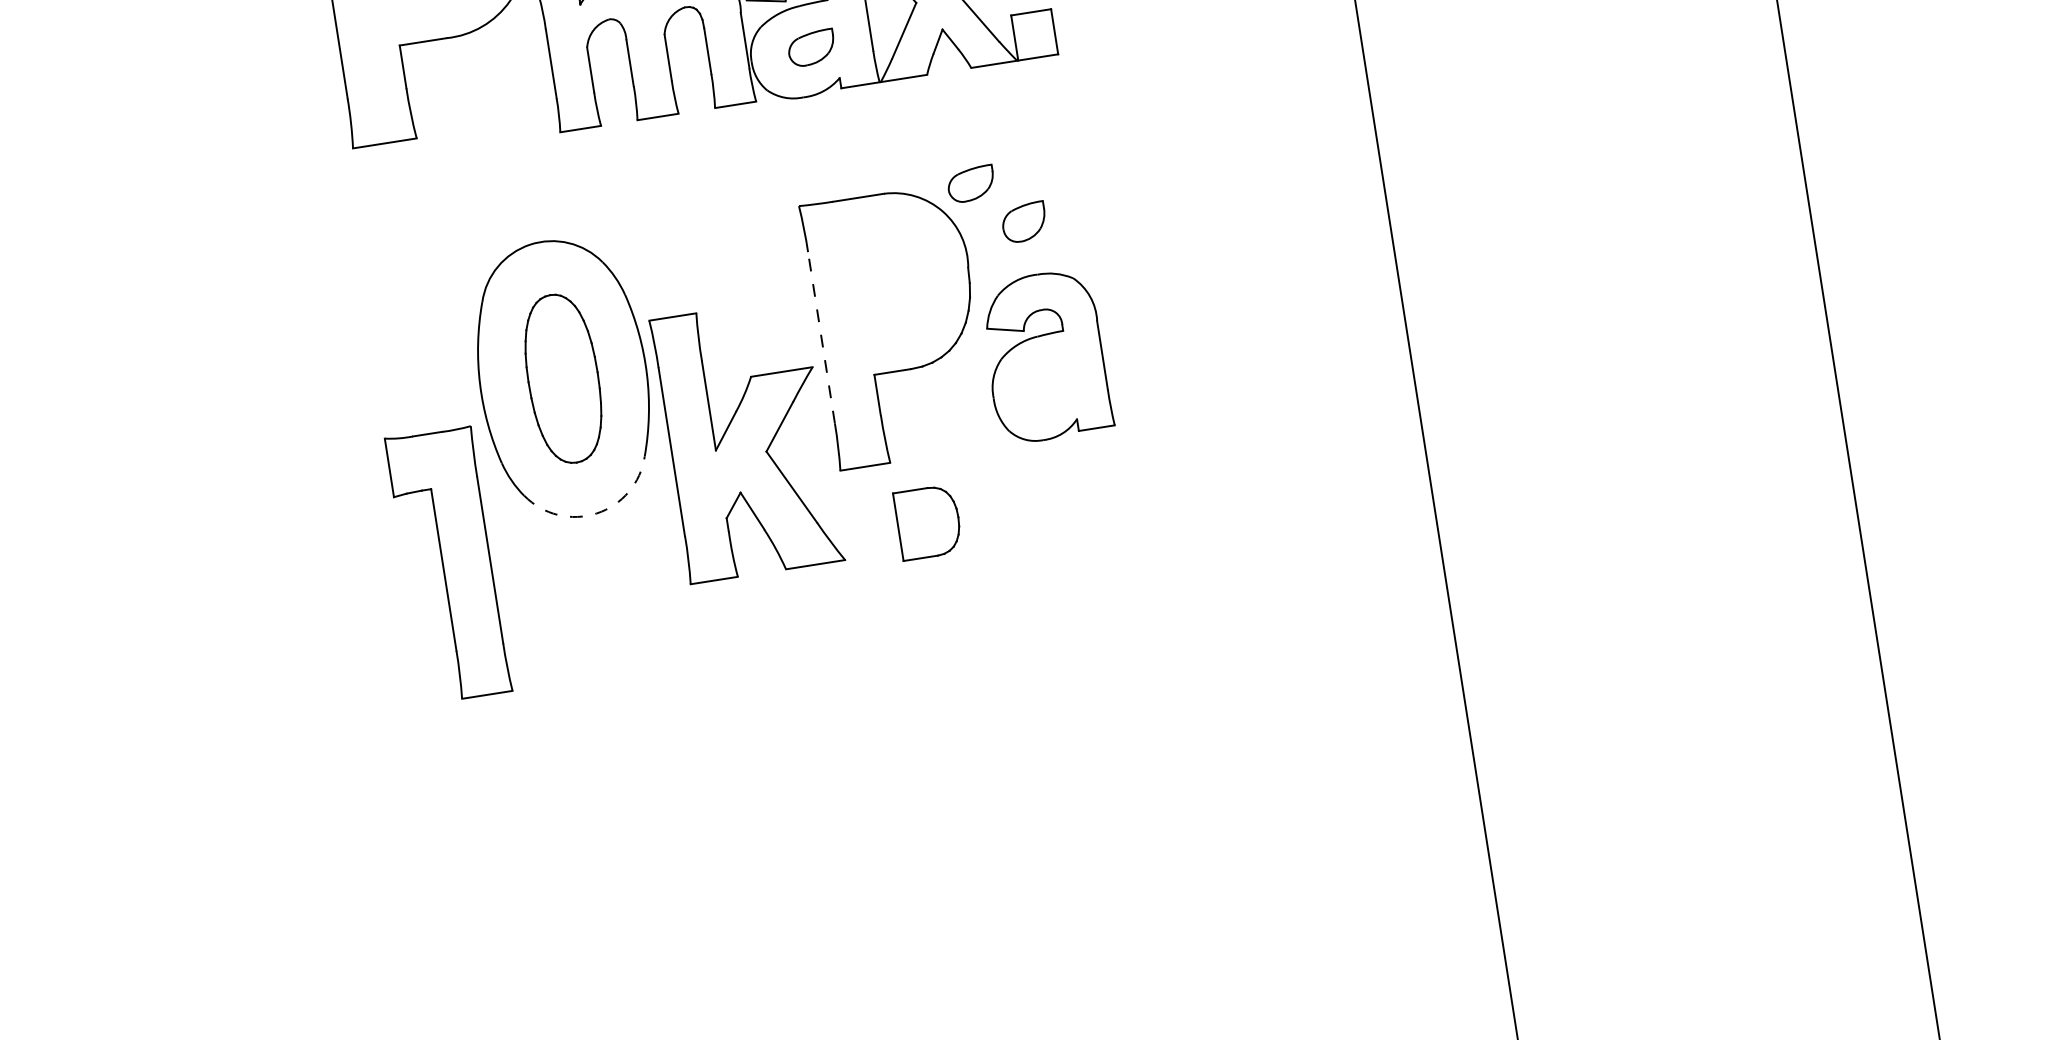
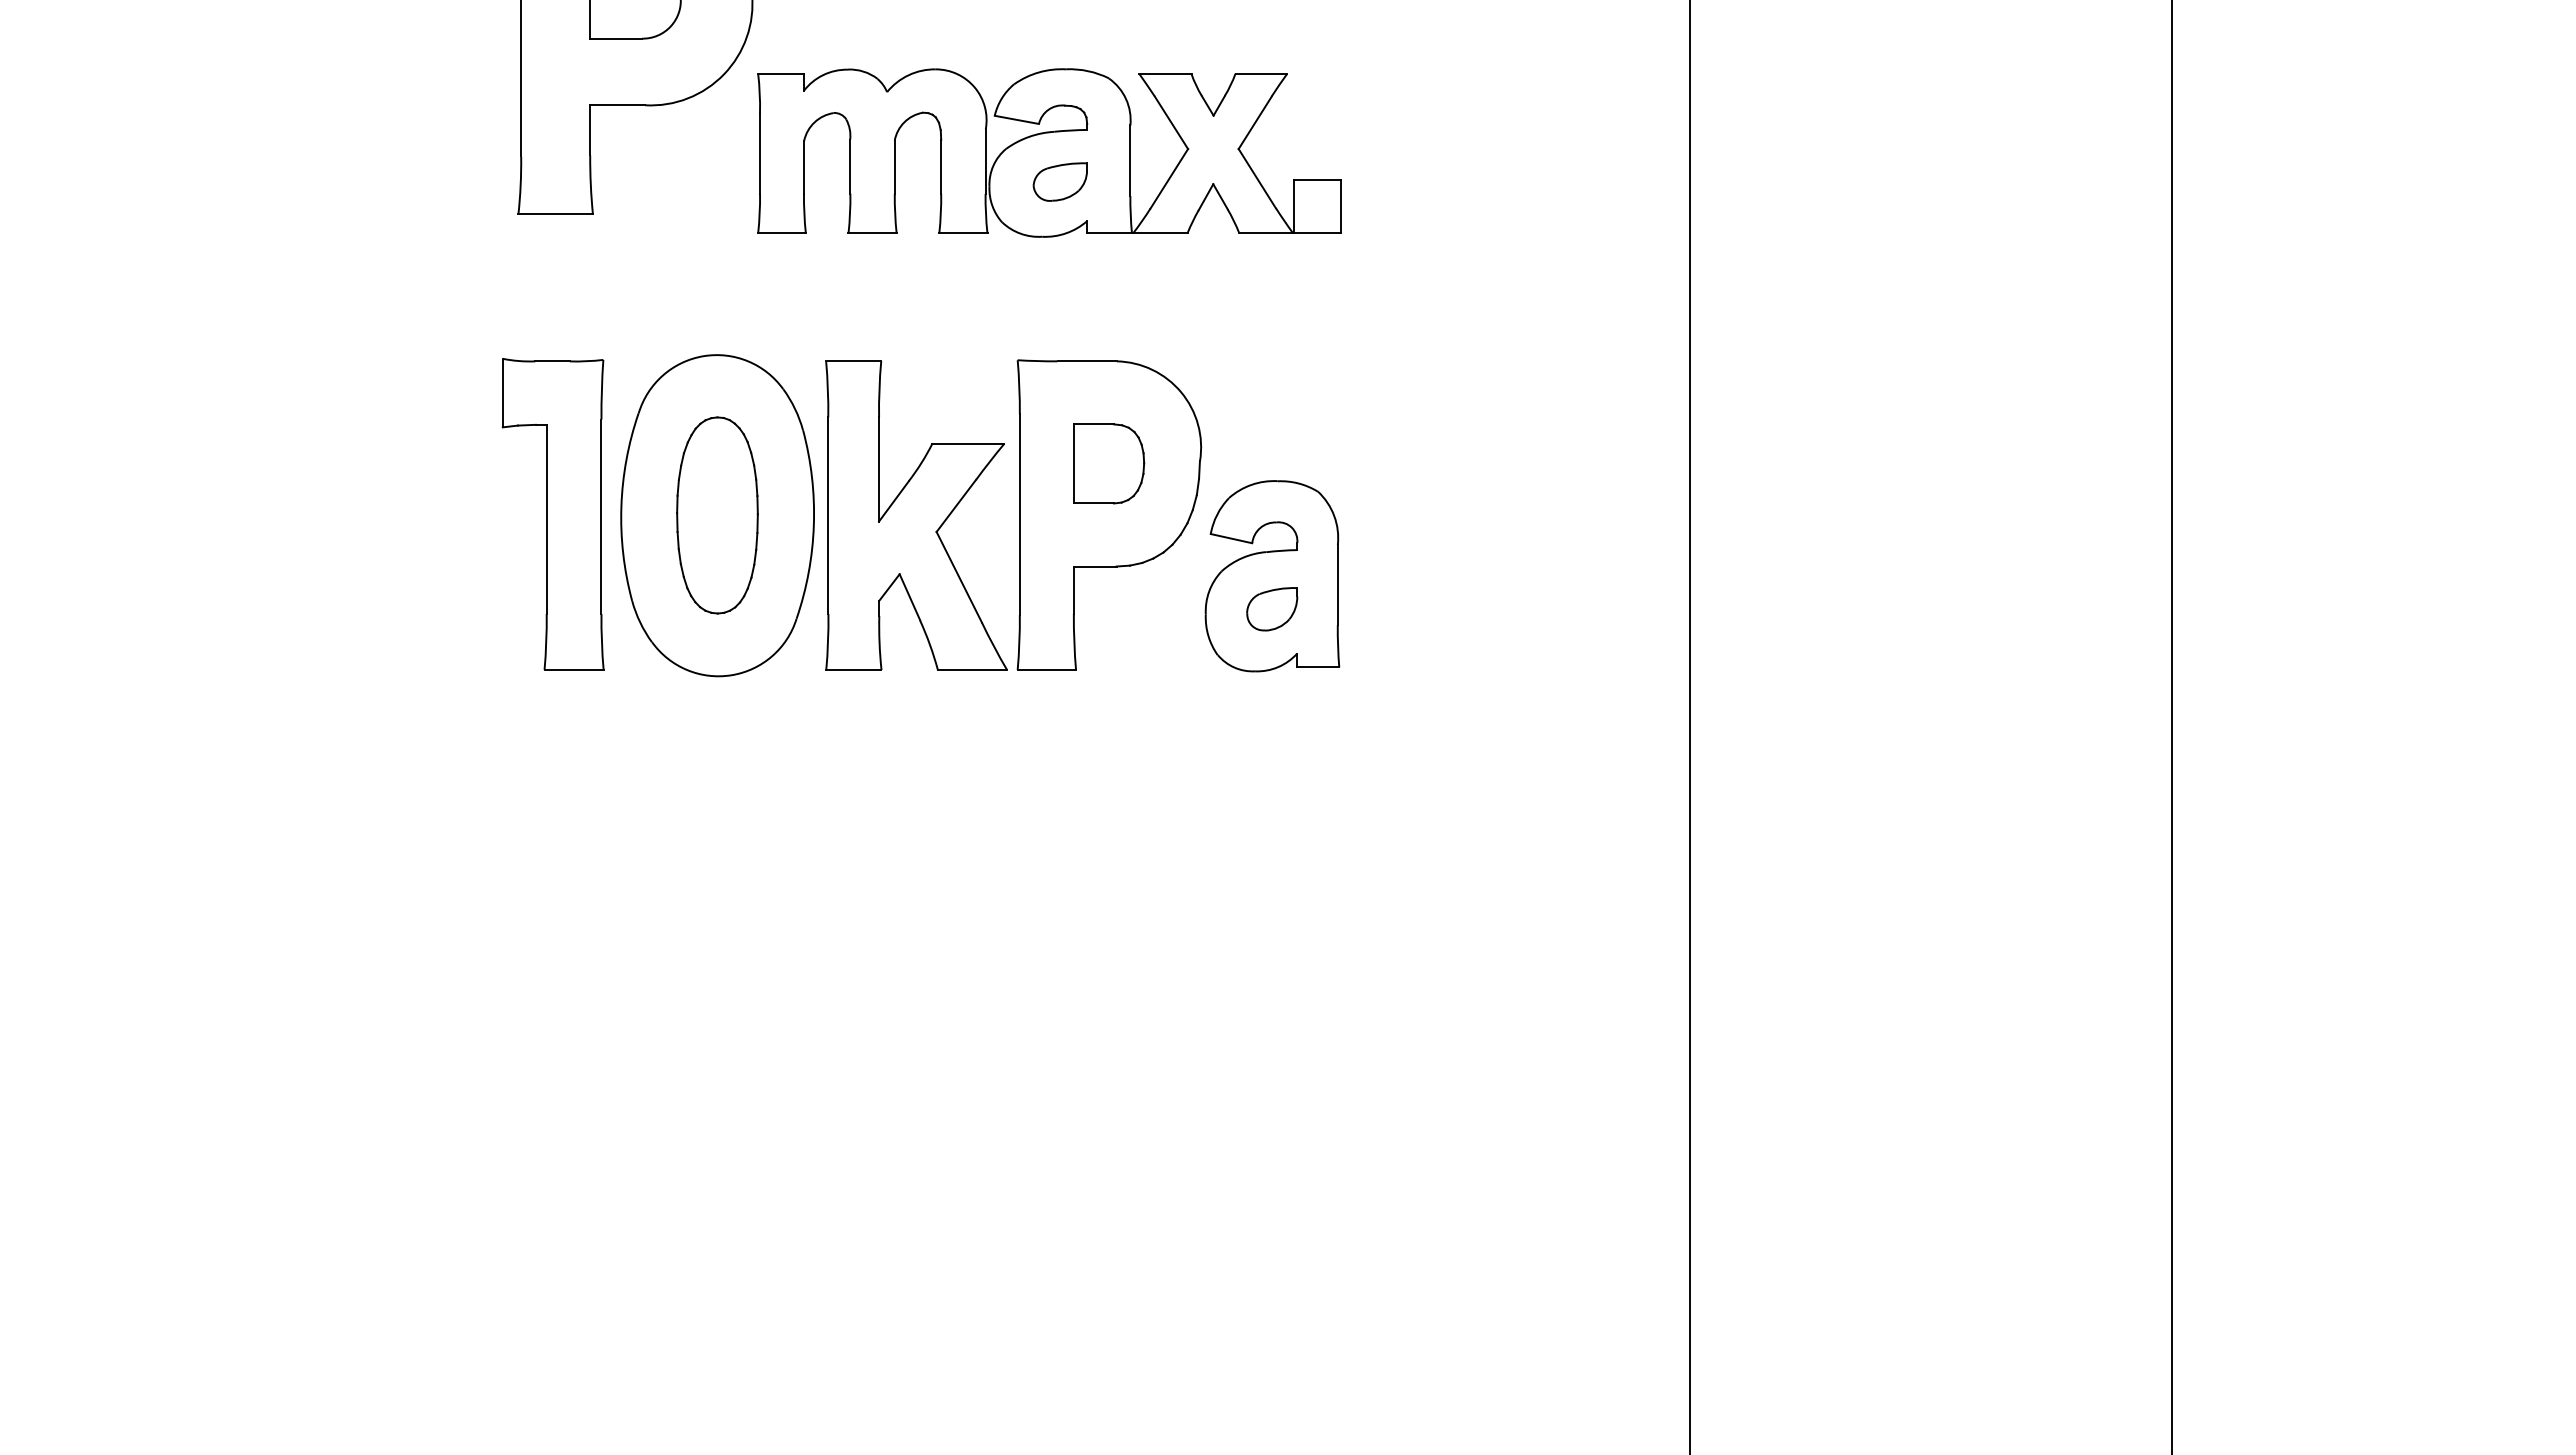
part: (970, 183) -> (1217, 365), removed
part: (1024, 222) -> (1272, 609), moved
line: (821, 337) -> (1019, 514), dashed -> solid
part: (747, 440) -> (916, 515), moved
arc: (596, 513) -> (731, 675), dashed -> solid
part: (928, 522) -> (1109, 463), moved
part: (448, 564) -> (552, 514), moved

